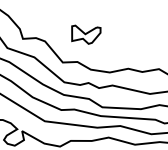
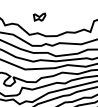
part: (85, 35) -> (39, 17), size x0.7

